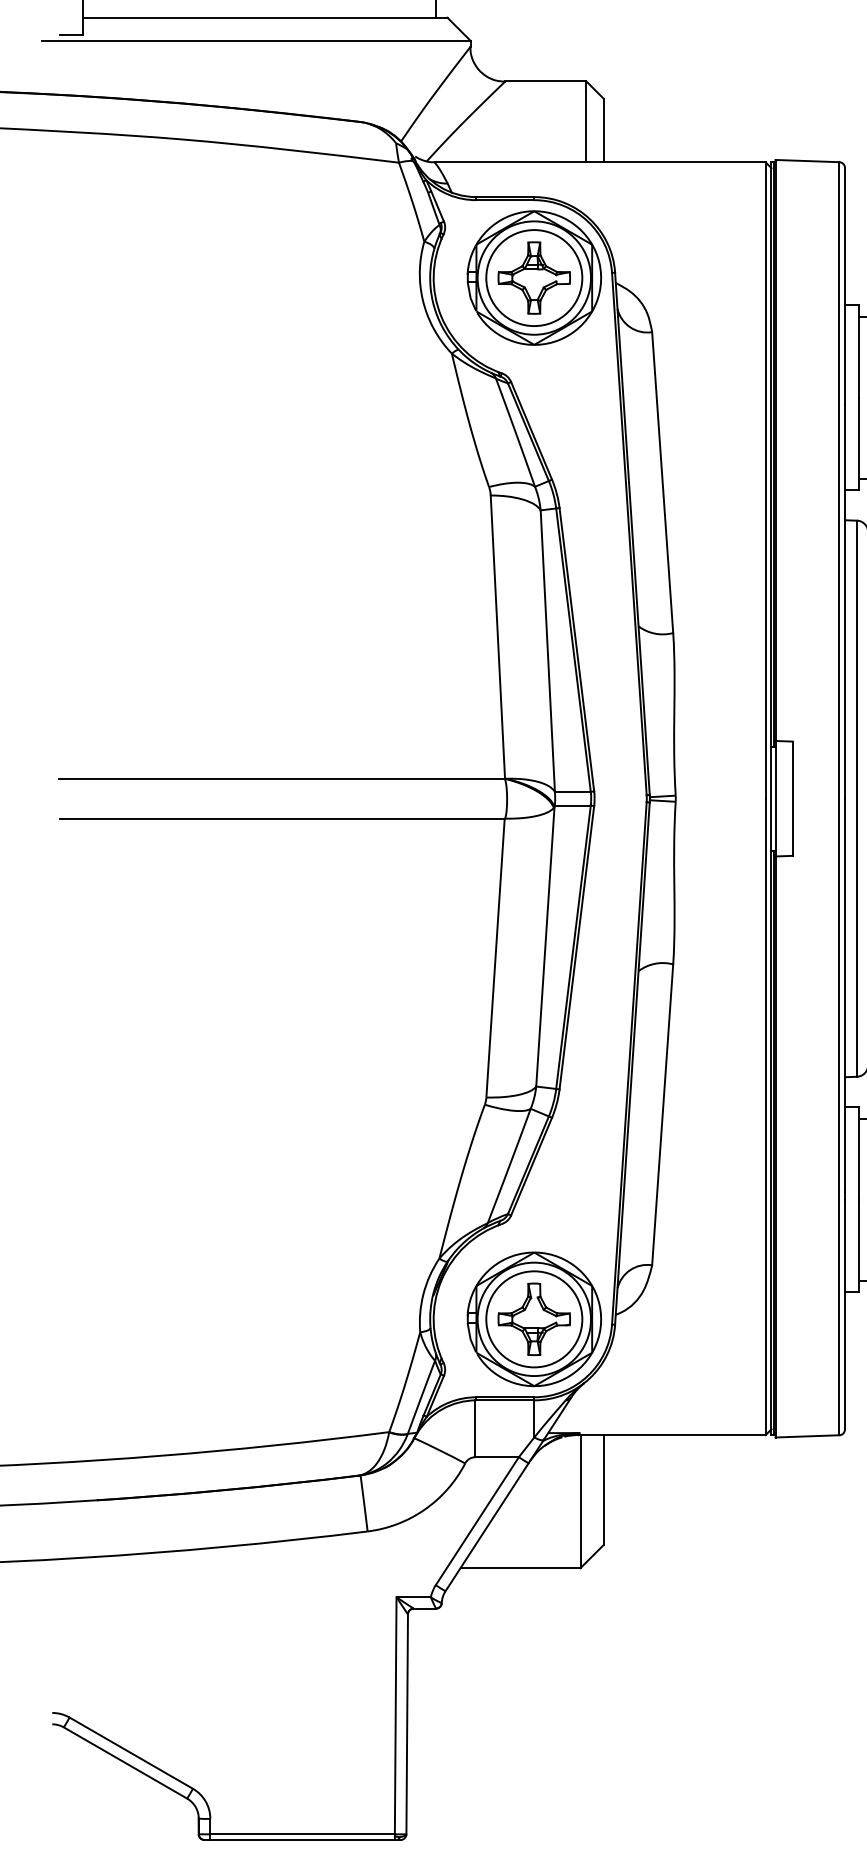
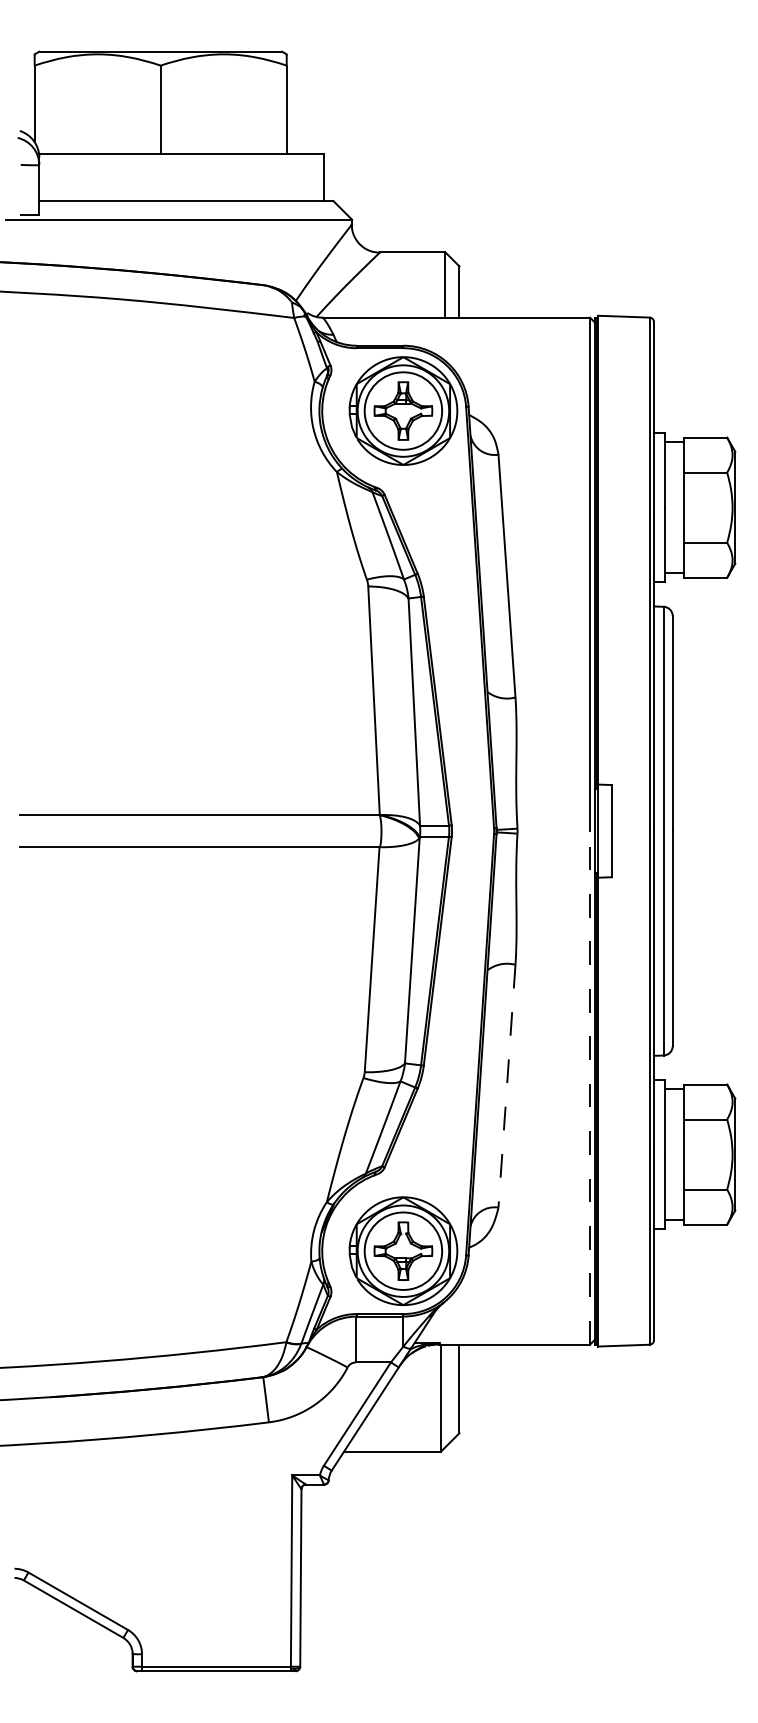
line: (662, 1115) -> (506, 1086), solid -> dashed
line: (766, 1116) -> (590, 1087), solid -> dashed

